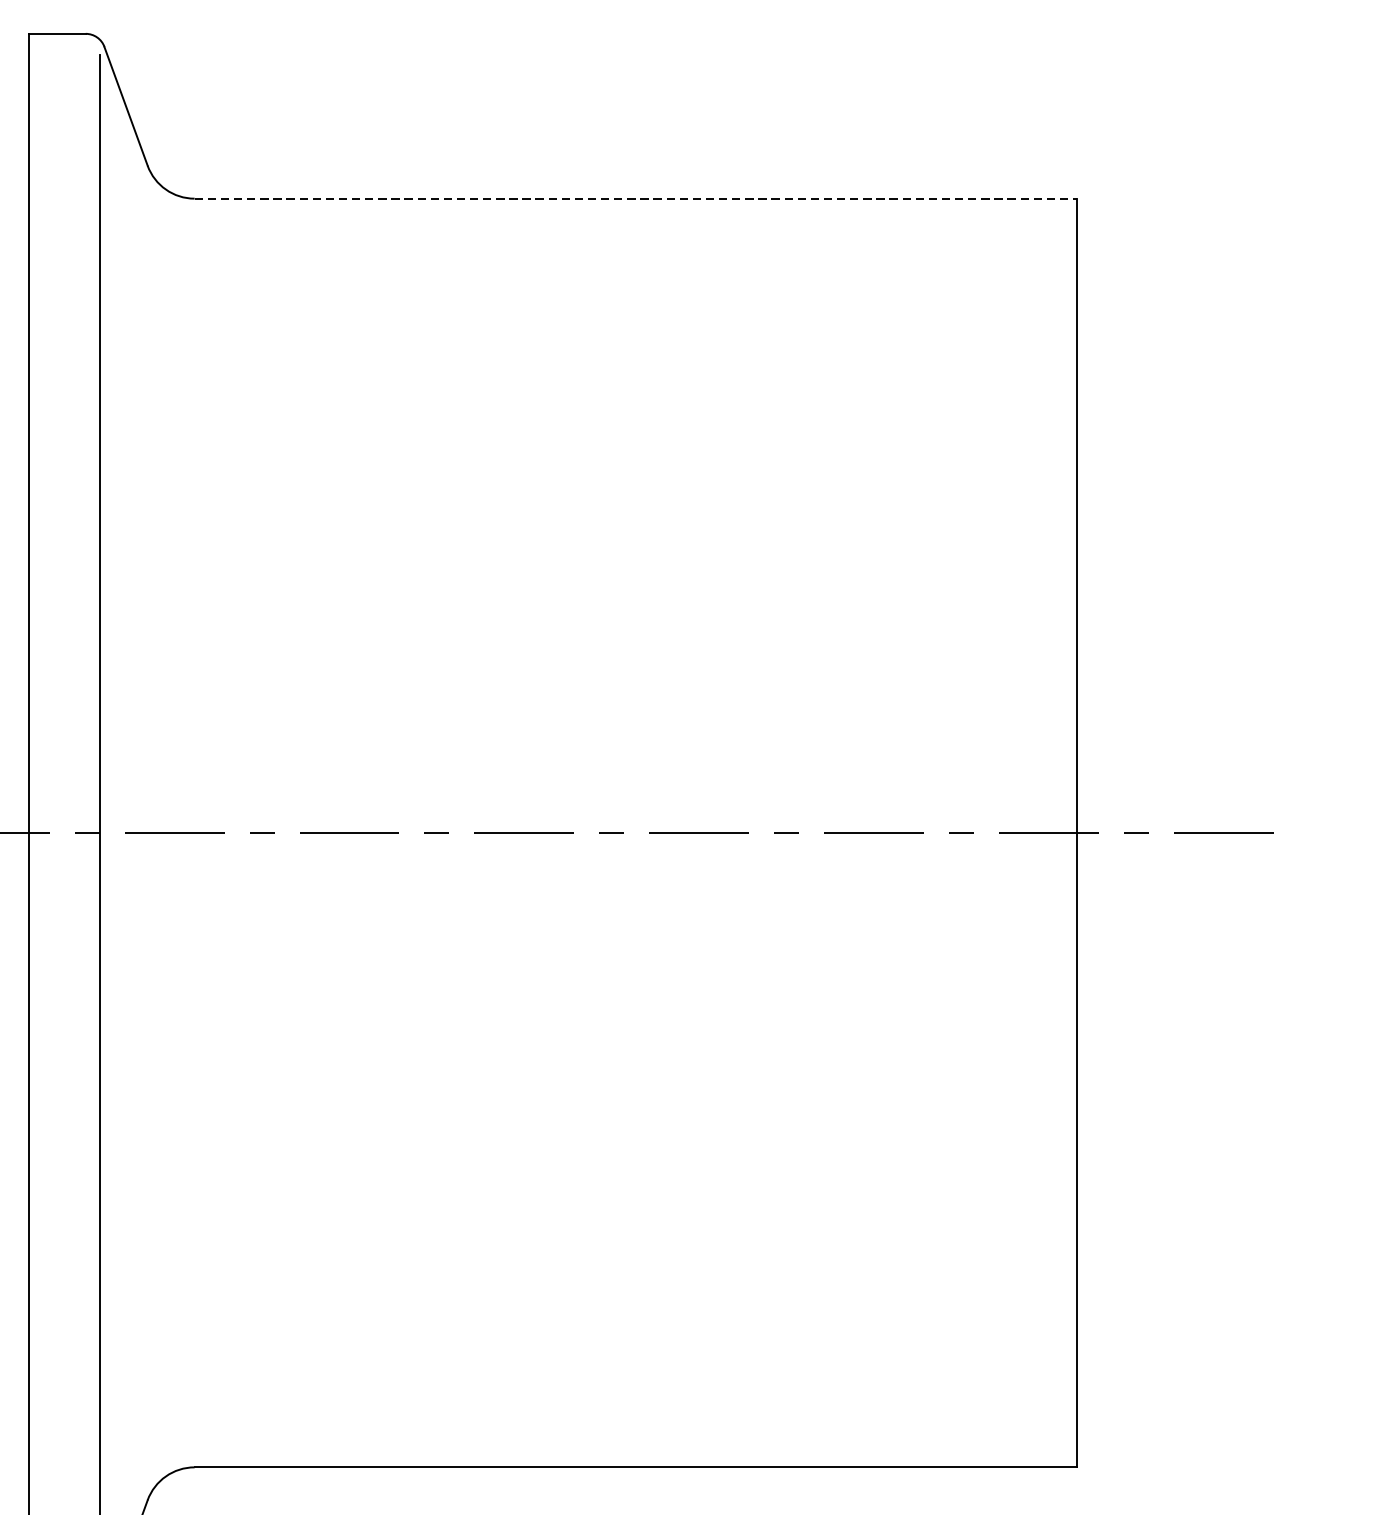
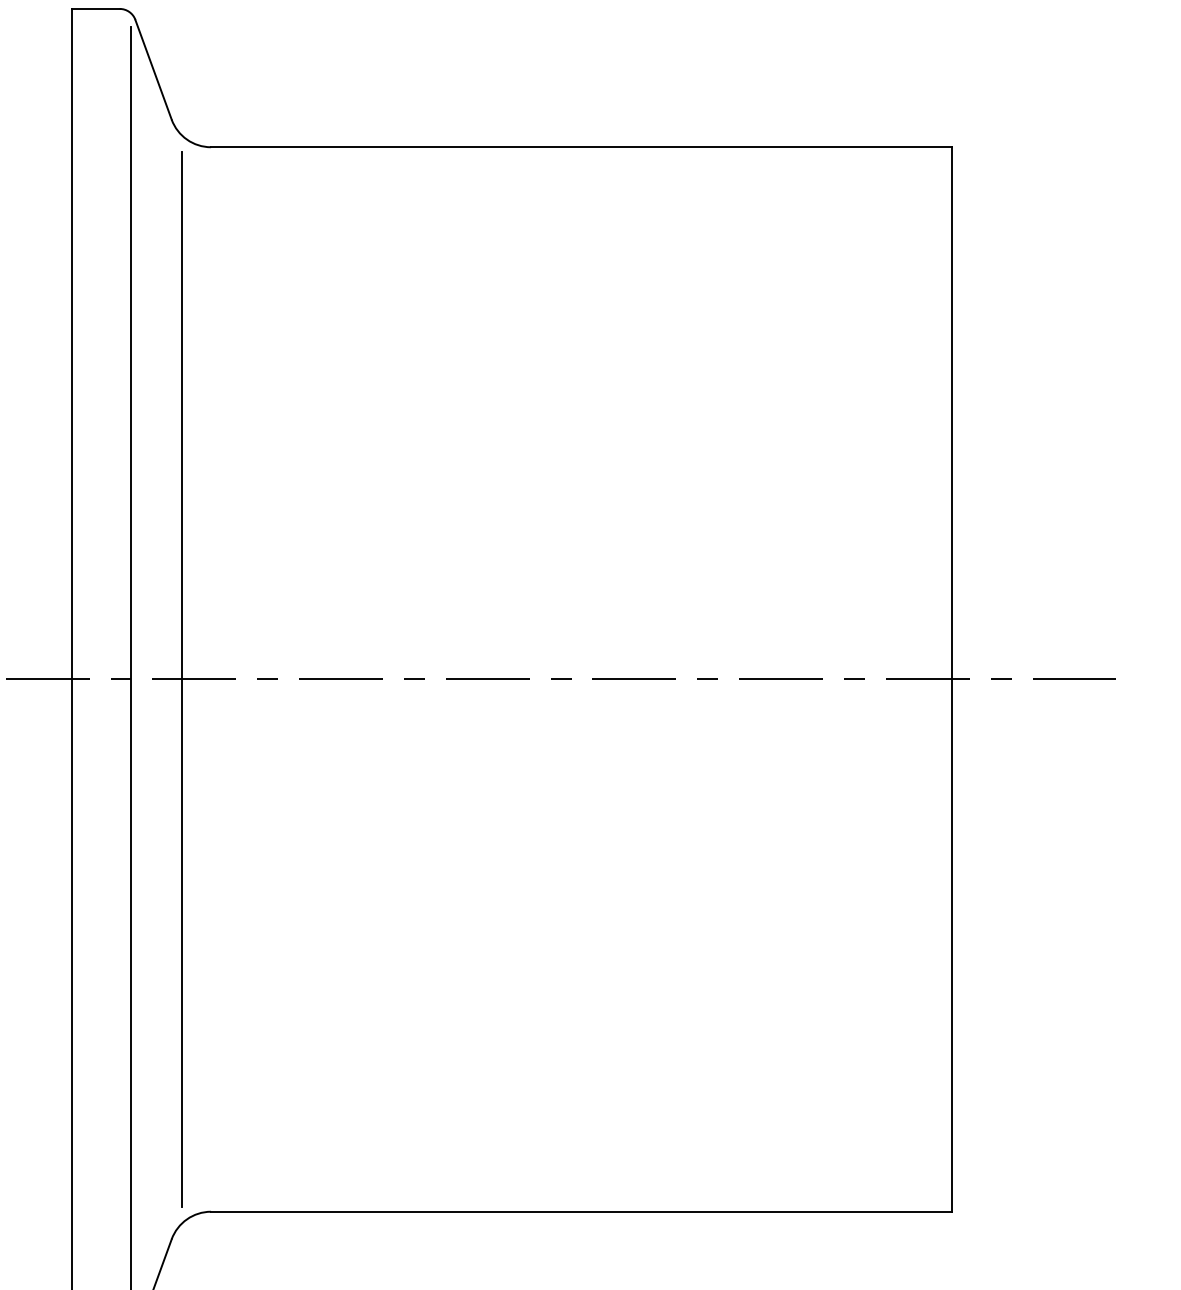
line: (636, 198) -> (581, 147), dashed -> solid
line: (159, 833) -> (181, 679), added

